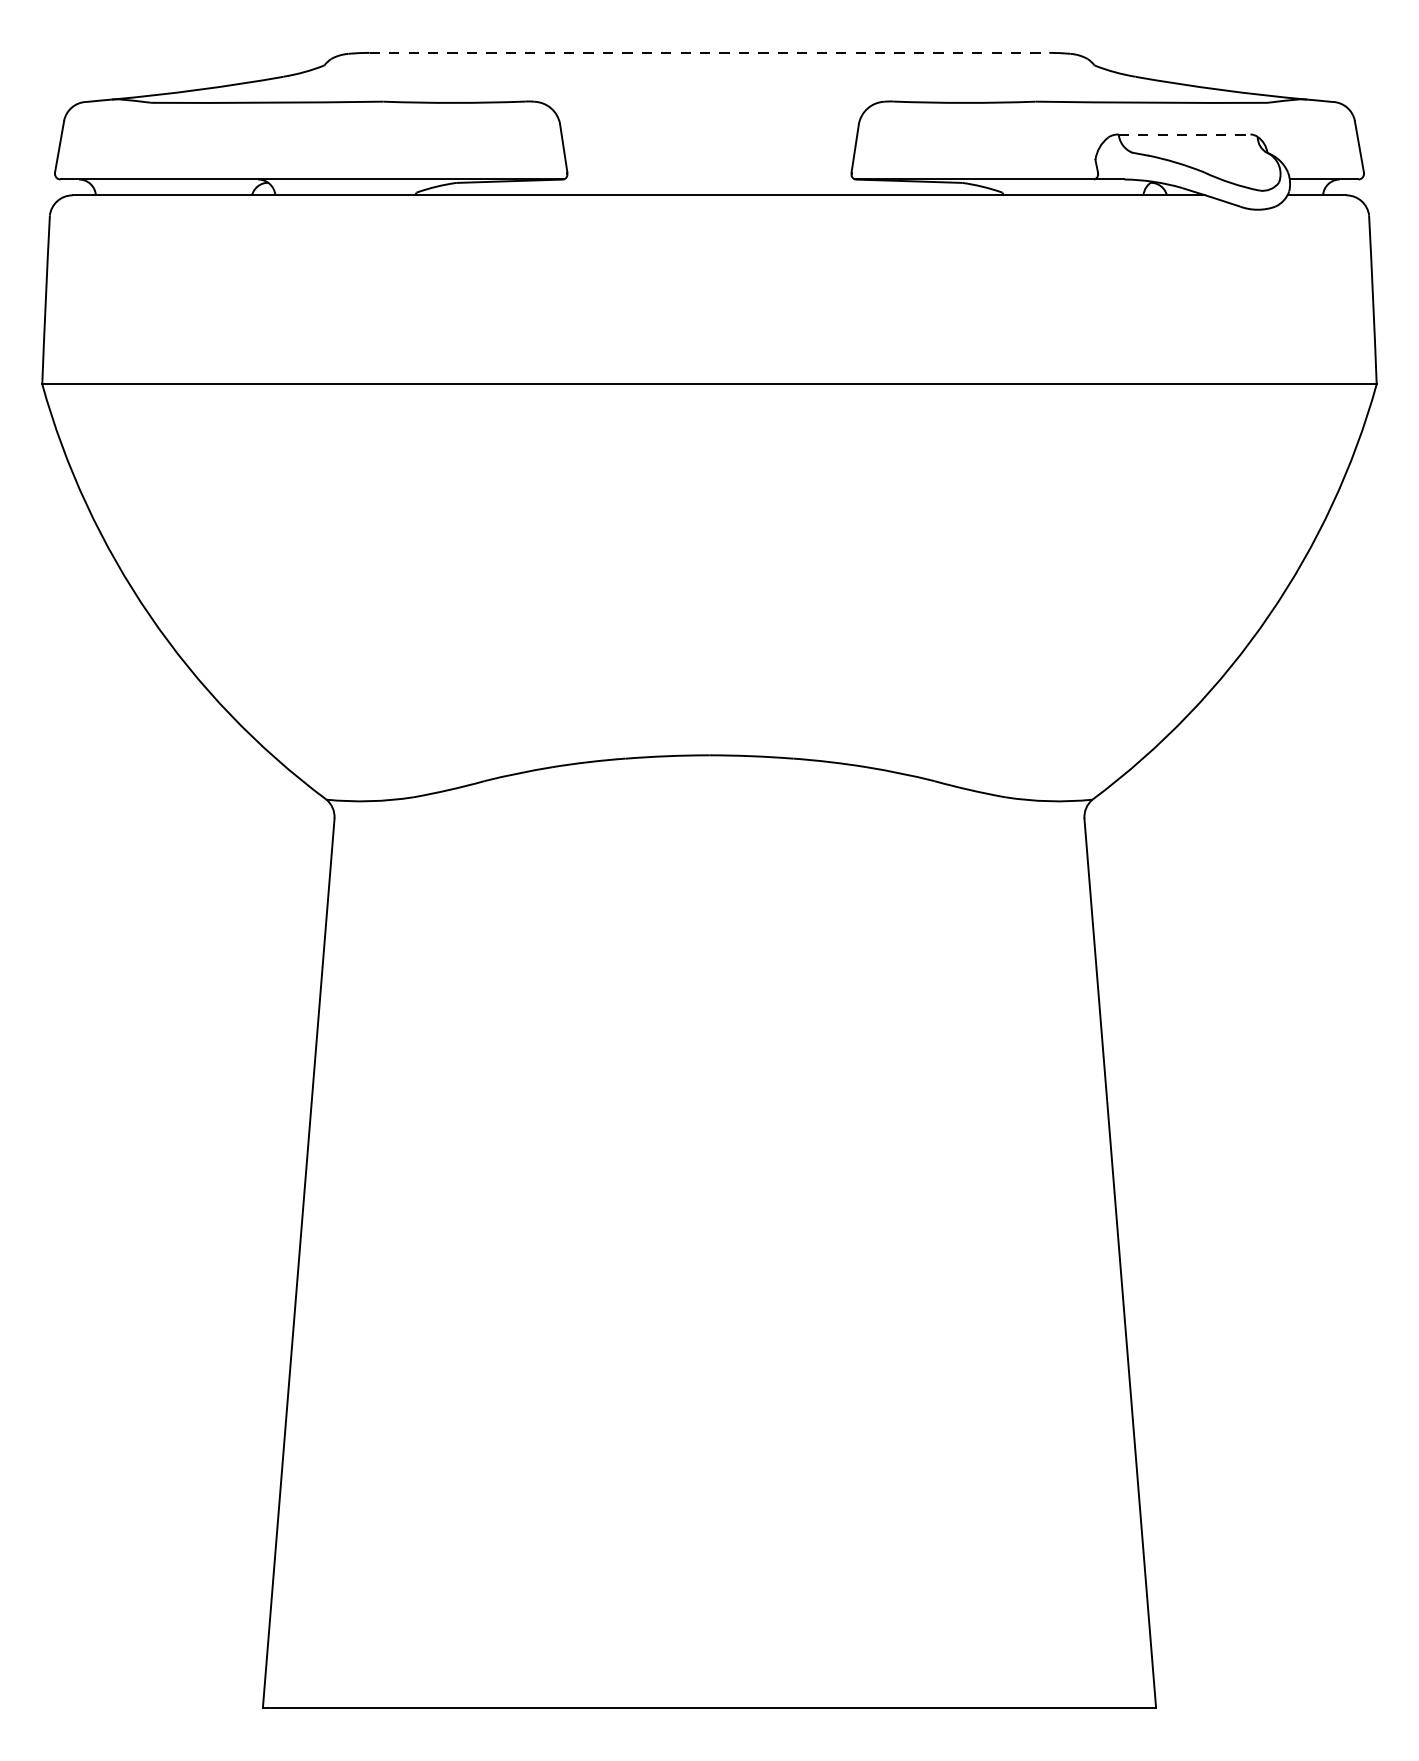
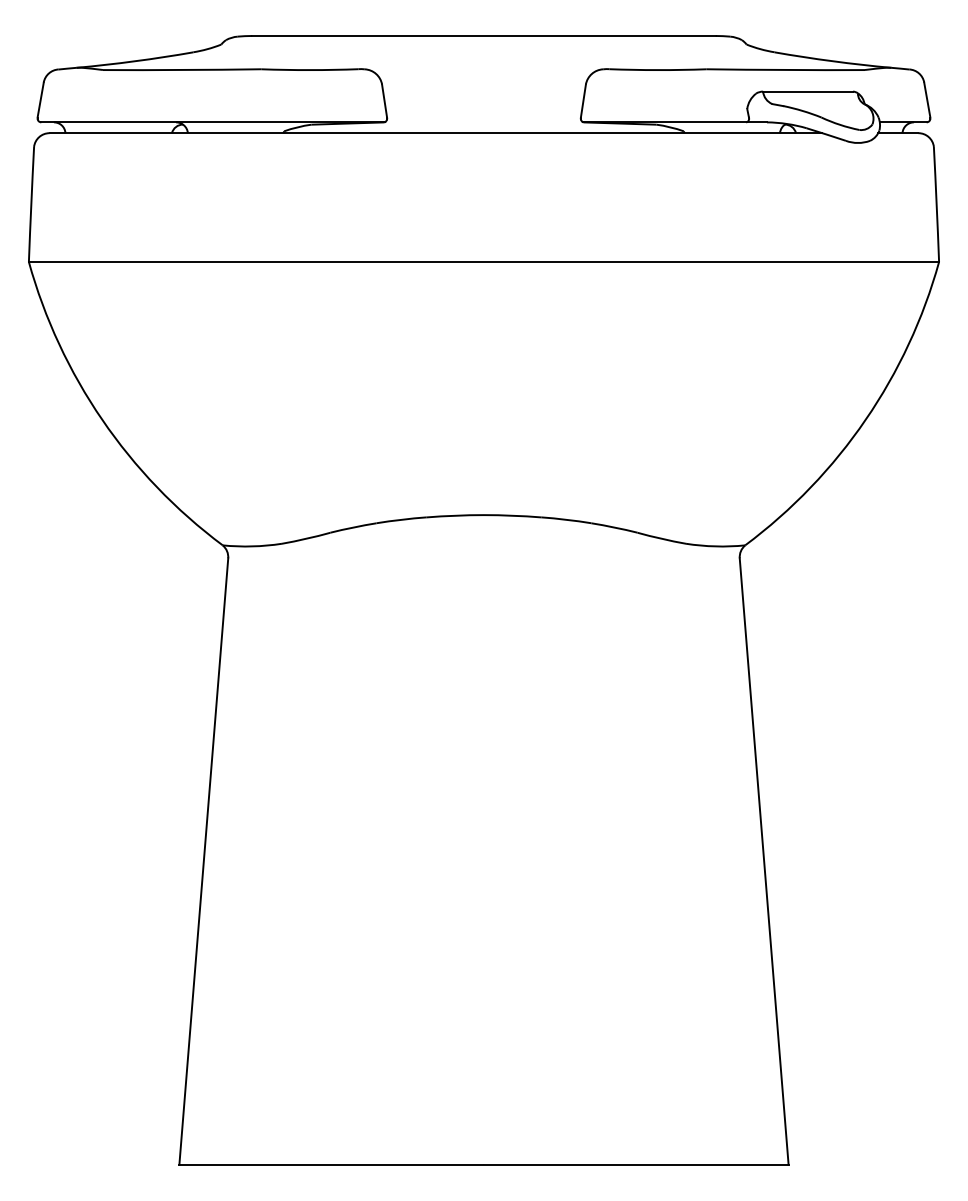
line: (708, 53) -> (483, 36), dashed -> solid
line: (1185, 134) -> (808, 91), dashed -> solid

